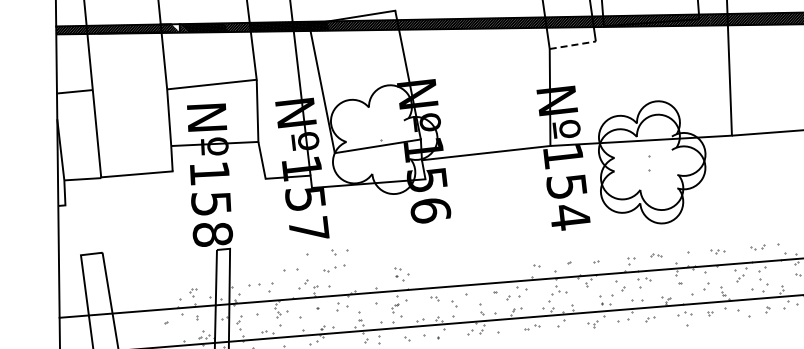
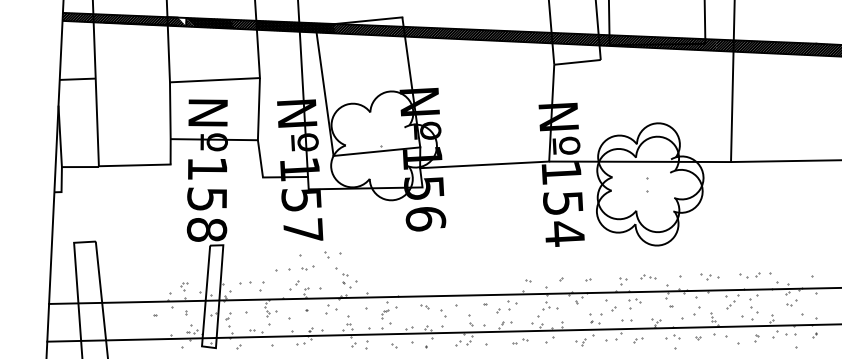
line: (573, 45) -> (578, 62), dashed -> solid
part: (757, 247) -> (749, 275), size x1.43
part: (717, 251) -> (709, 276), size x1.43
part: (656, 254) -> (648, 276), size x1.43
part: (329, 269) -> (307, 267), moved
part: (402, 273) -> (349, 280), moved

